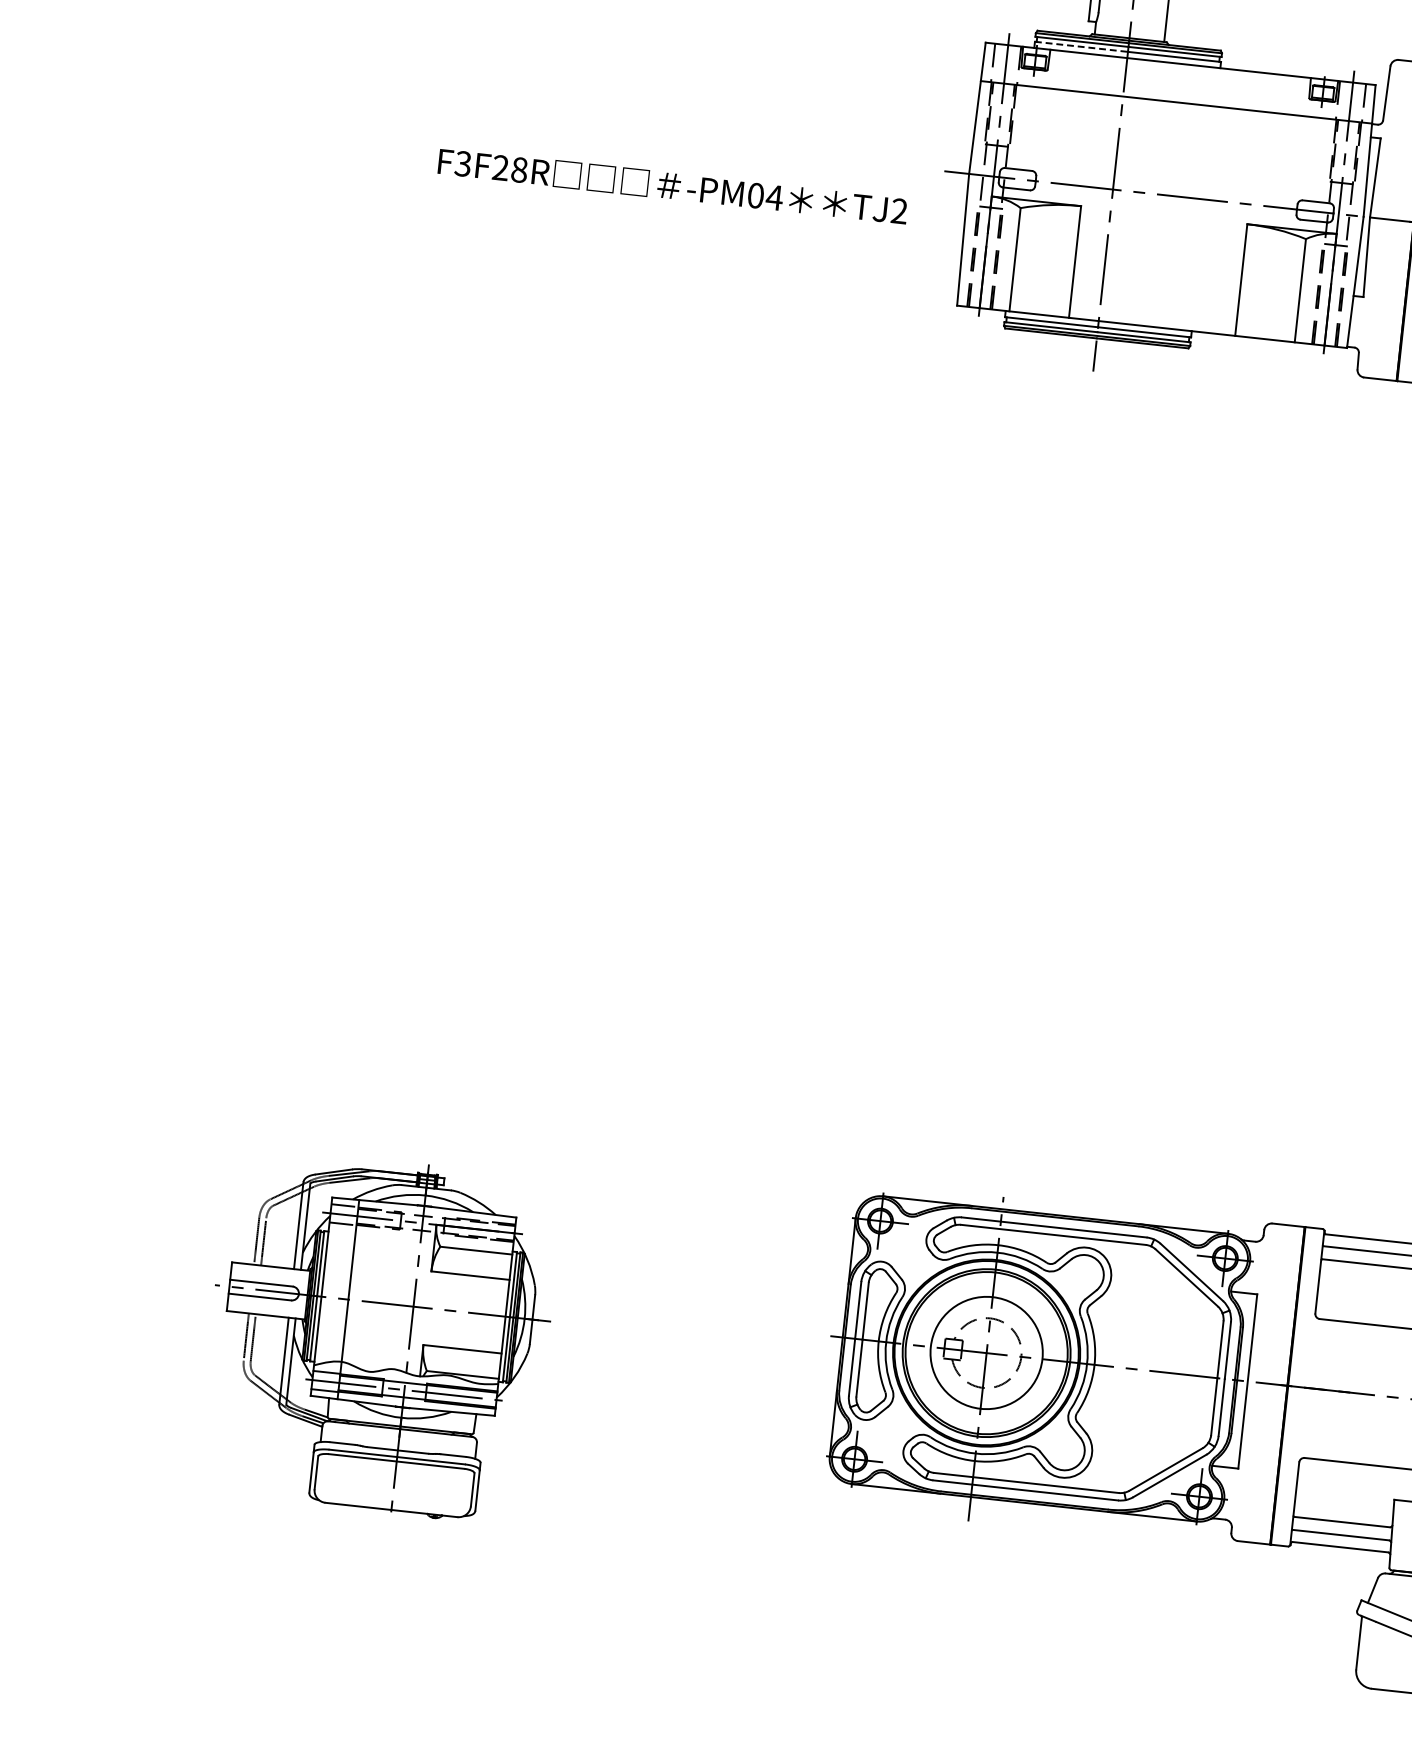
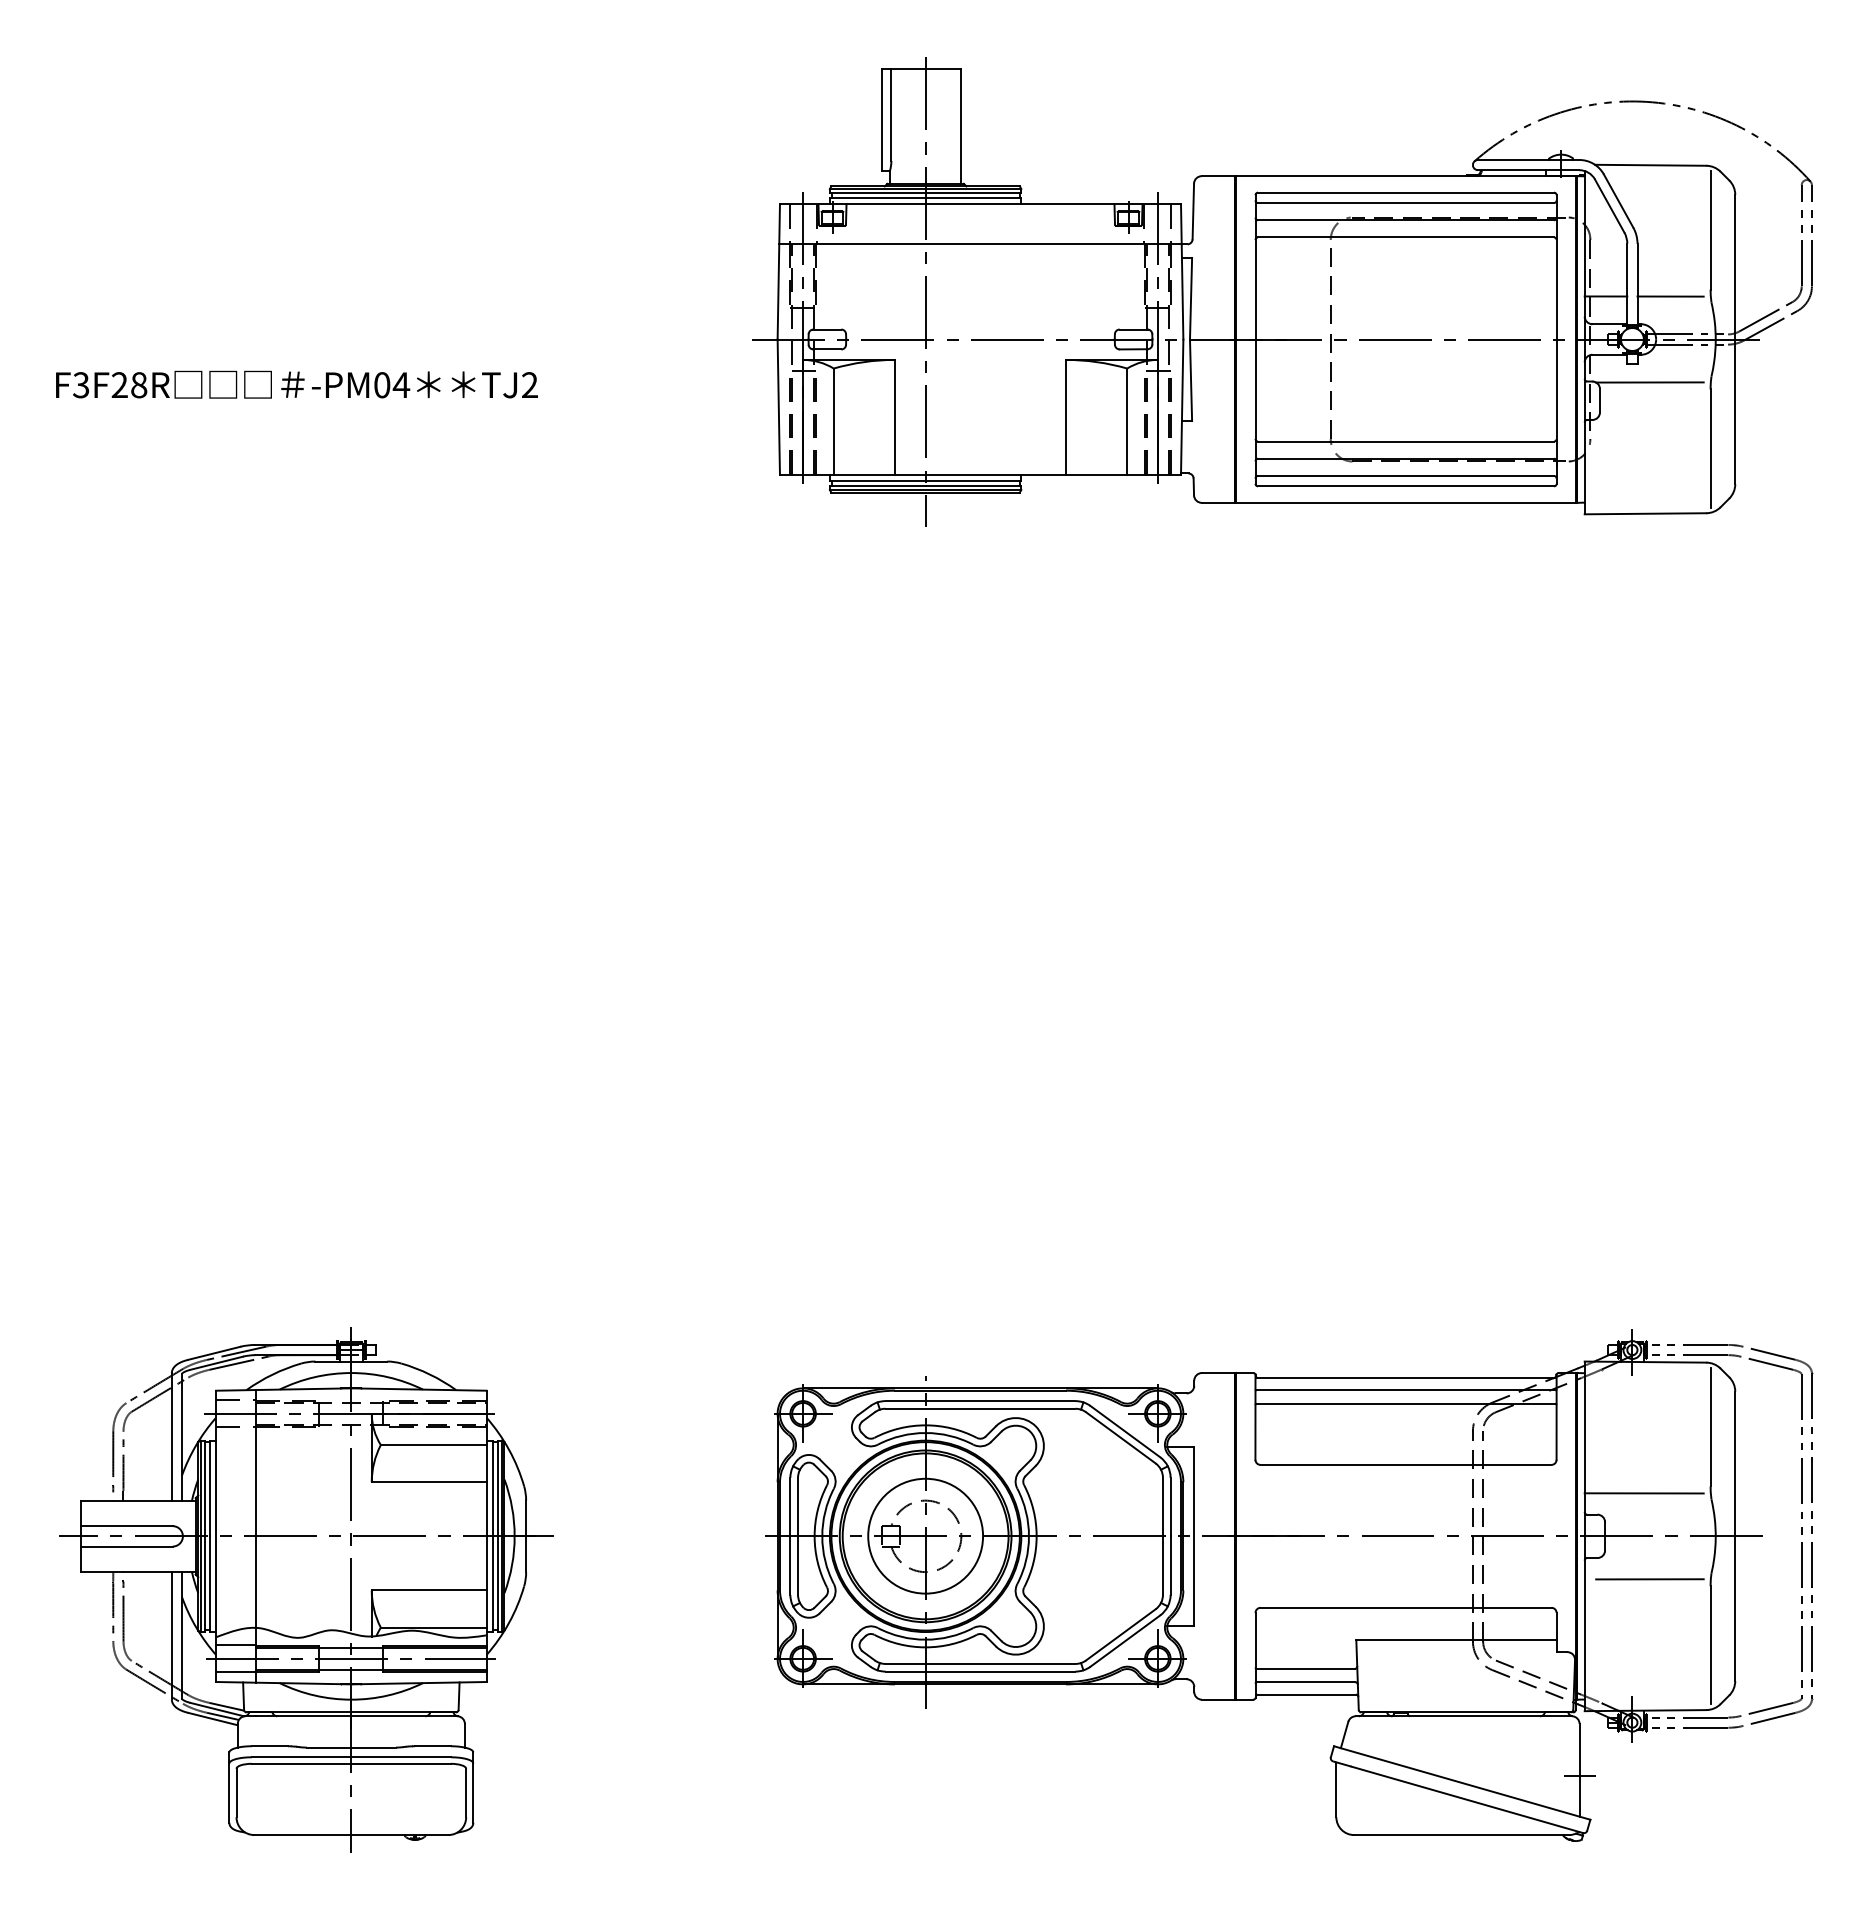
line: (1081, 46) -> (877, 197), dashed -> solid
text: (672, 185) -> (296, 384), moved
part: (379, 1339) -> (306, 1589), size x1.43

